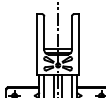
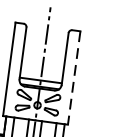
line: (79, 45) -> (74, 79), solid -> dashed

